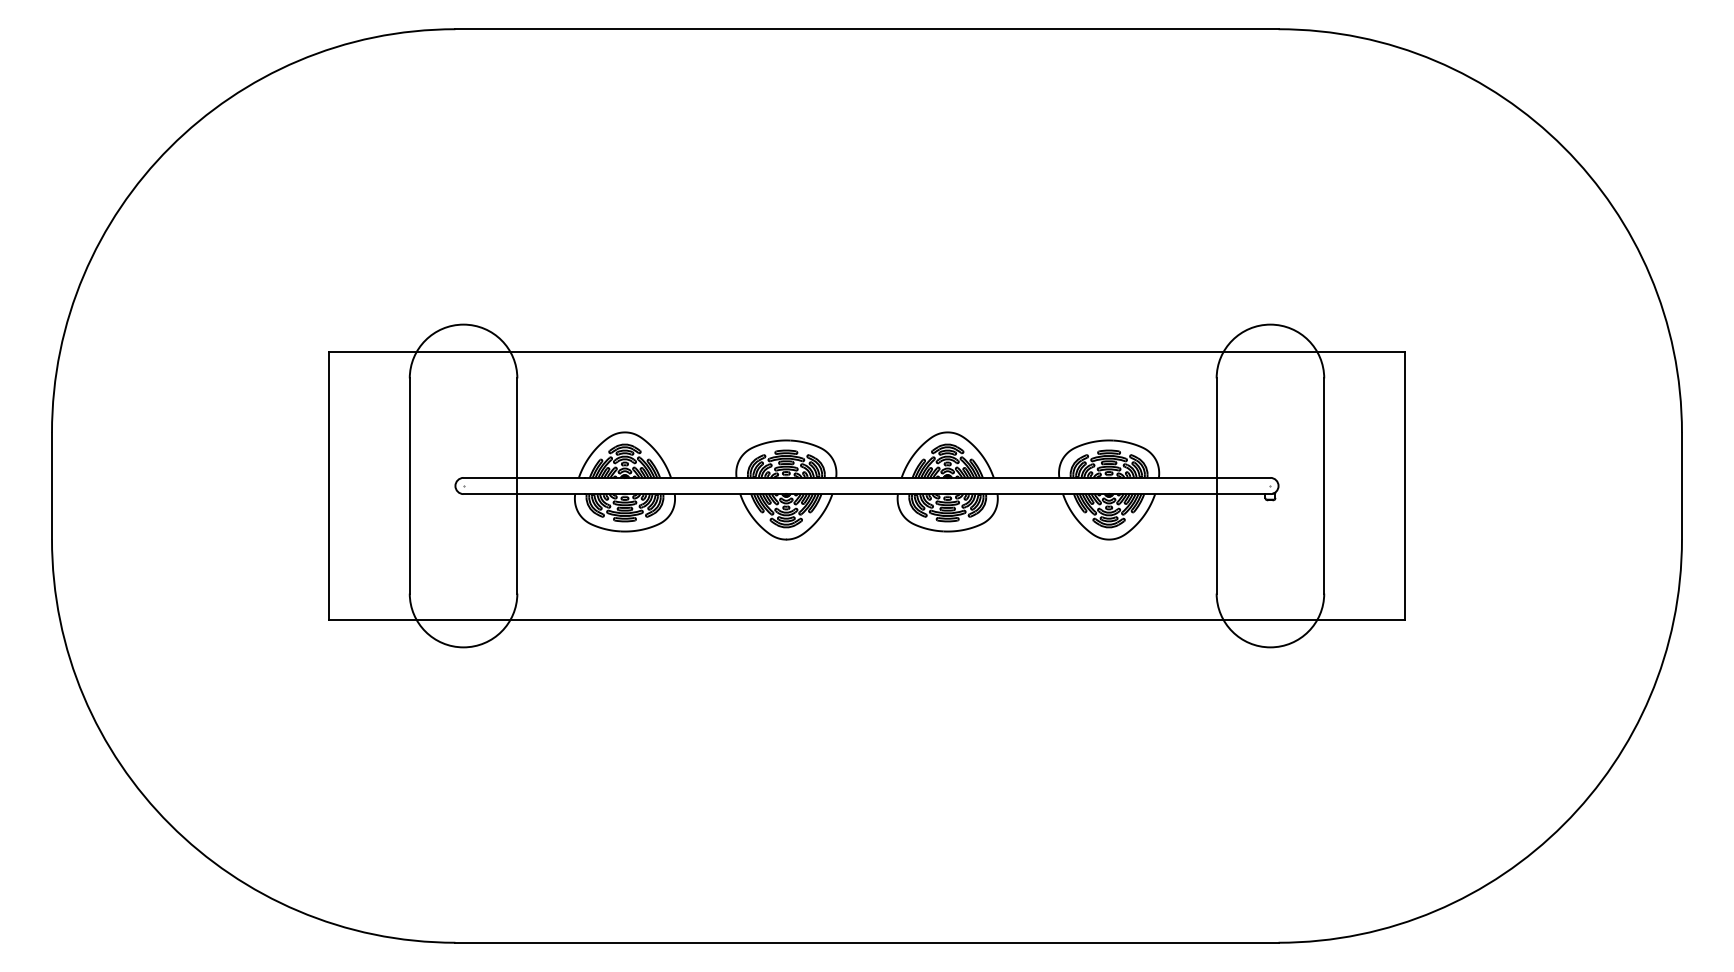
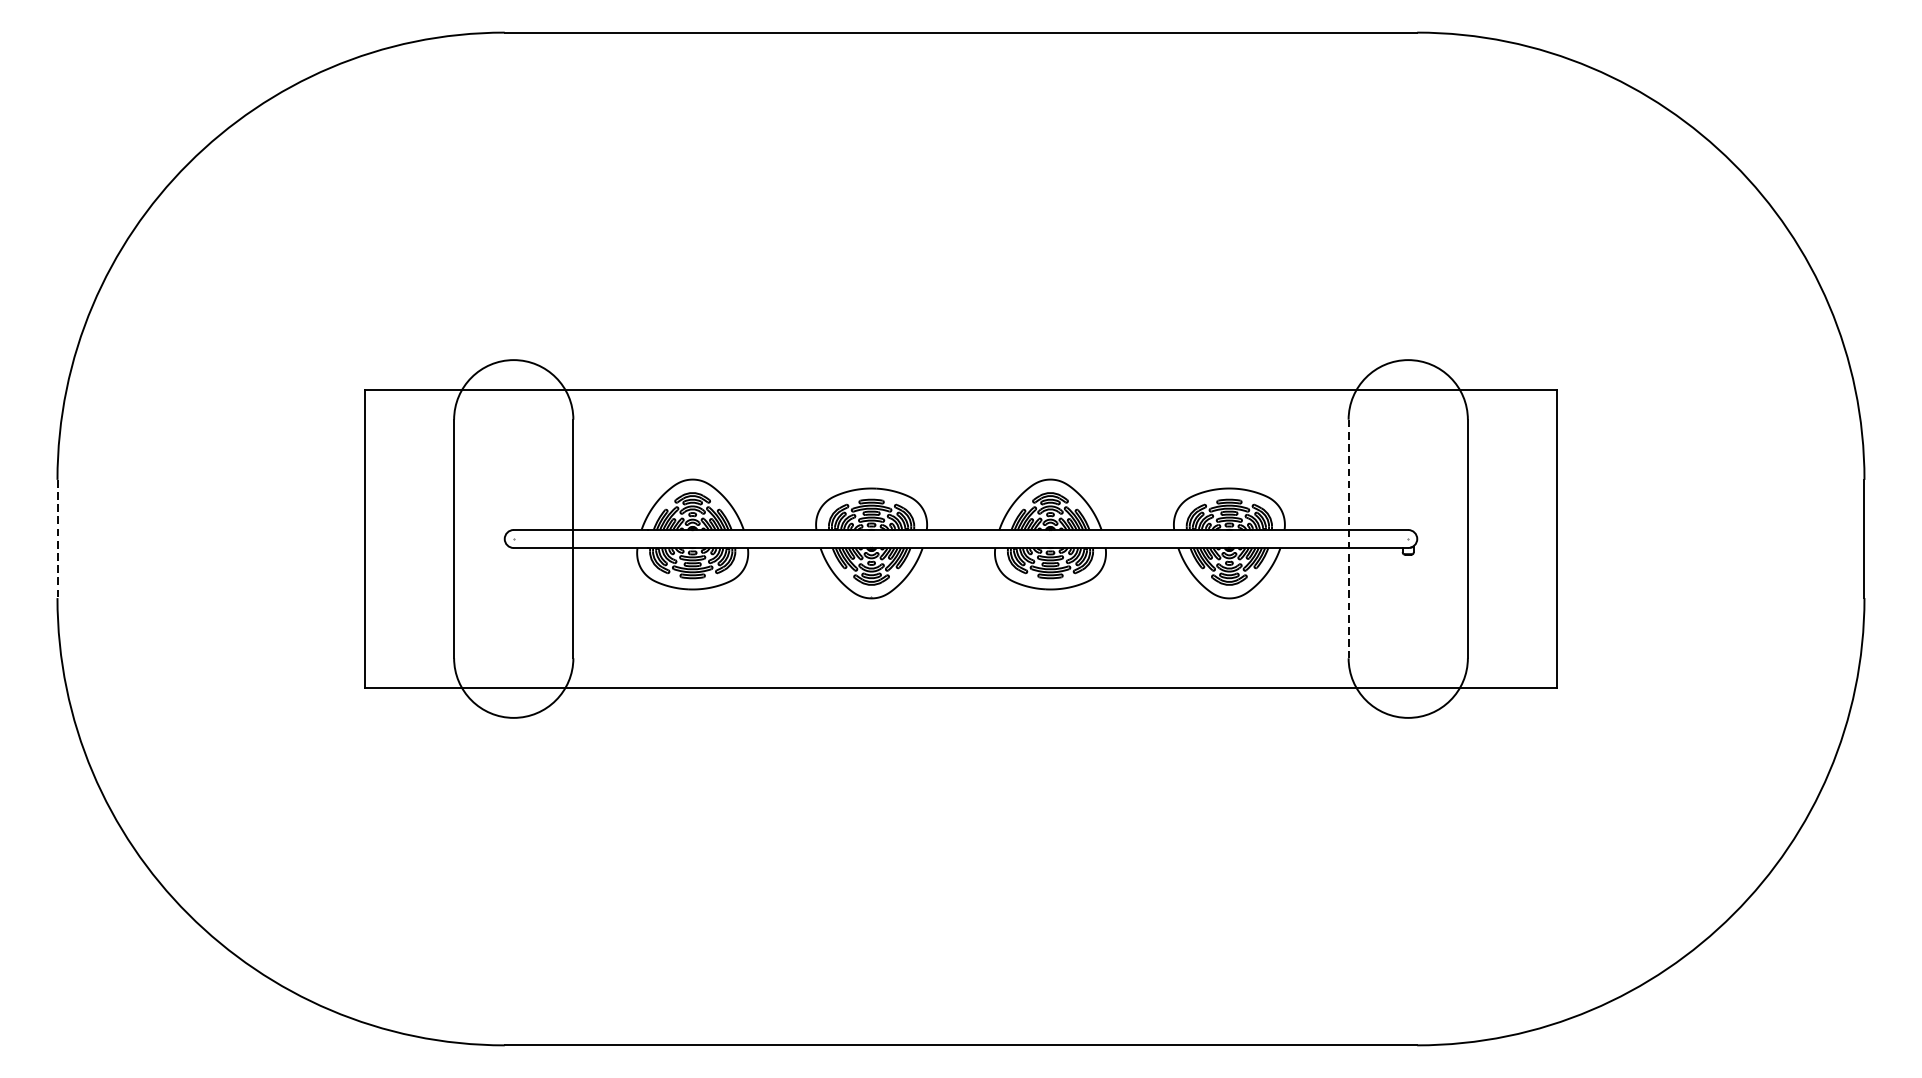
line: (52, 486) -> (58, 539), solid -> dashed
line: (1216, 486) -> (1348, 539), solid -> dashed

